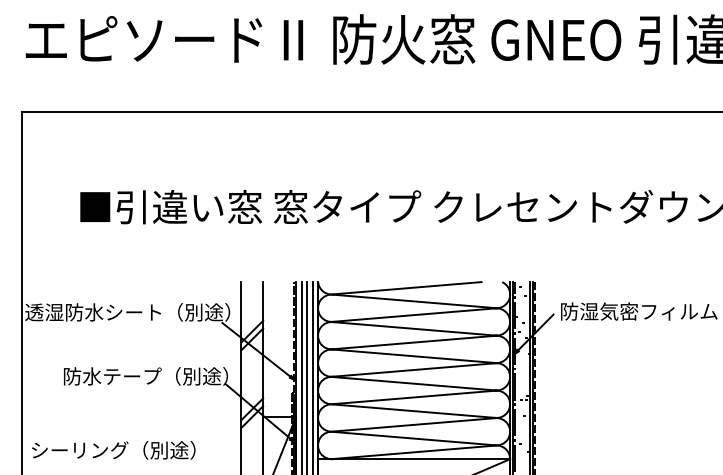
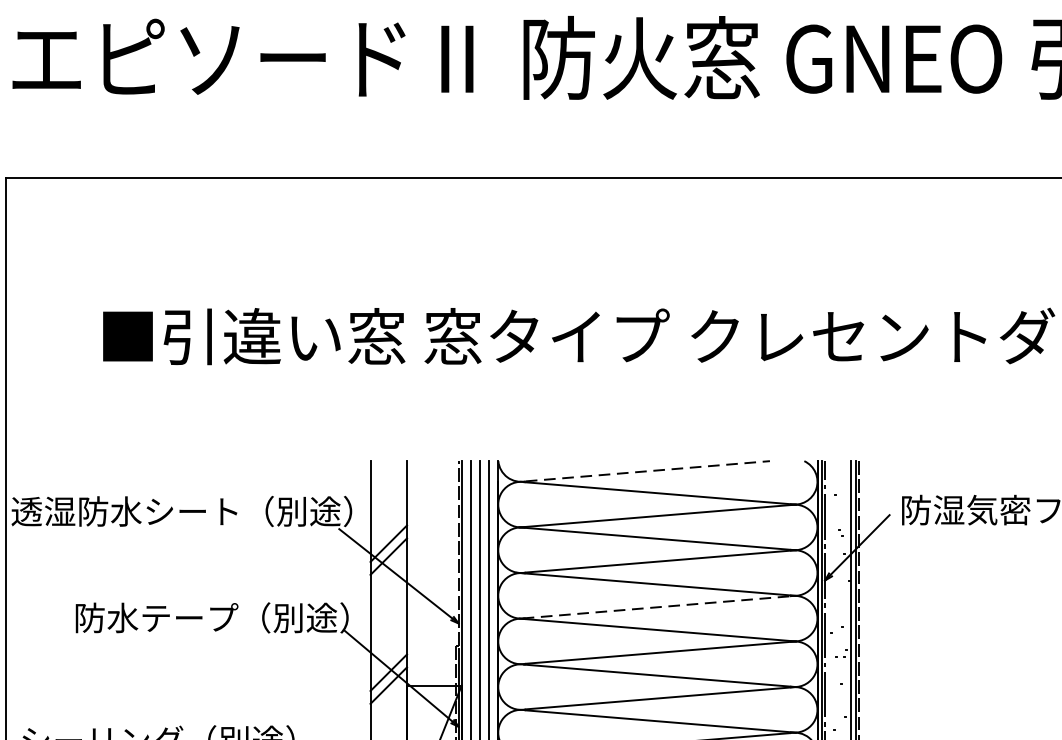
line: (408, 288) -> (648, 471), solid -> dashed
line: (415, 369) -> (660, 606), solid -> dashed

